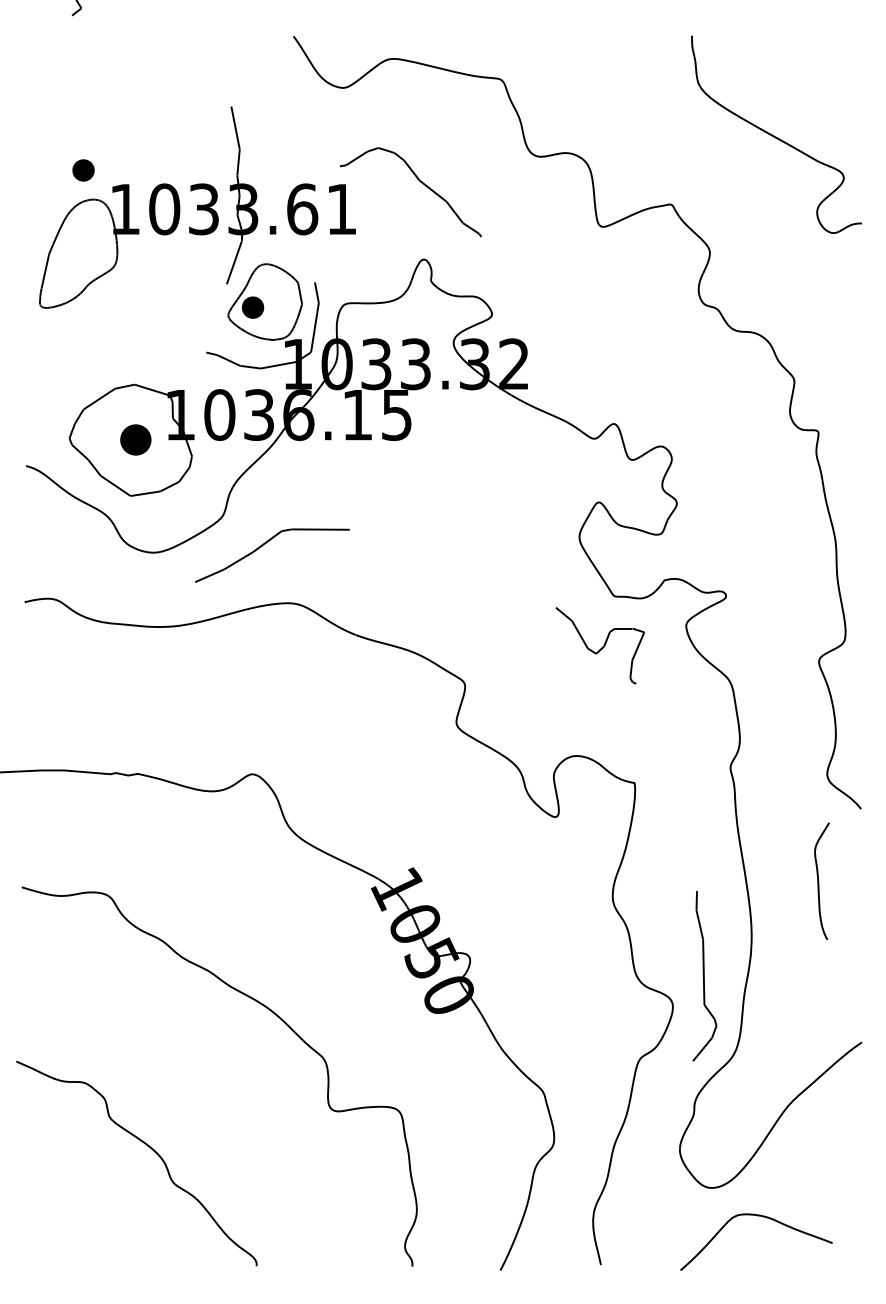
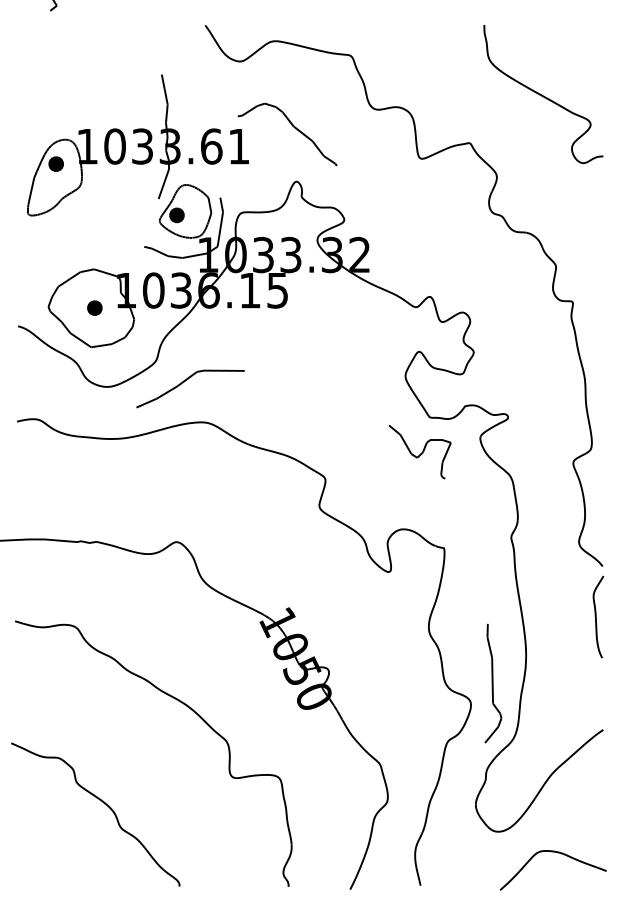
part: (83, 170) -> (56, 164), moved
part: (135, 440) -> (94, 308), size x0.71
curve: (819, 880) -> (596, 616), moved
curve: (762, 1217) -> (557, 853), moved

